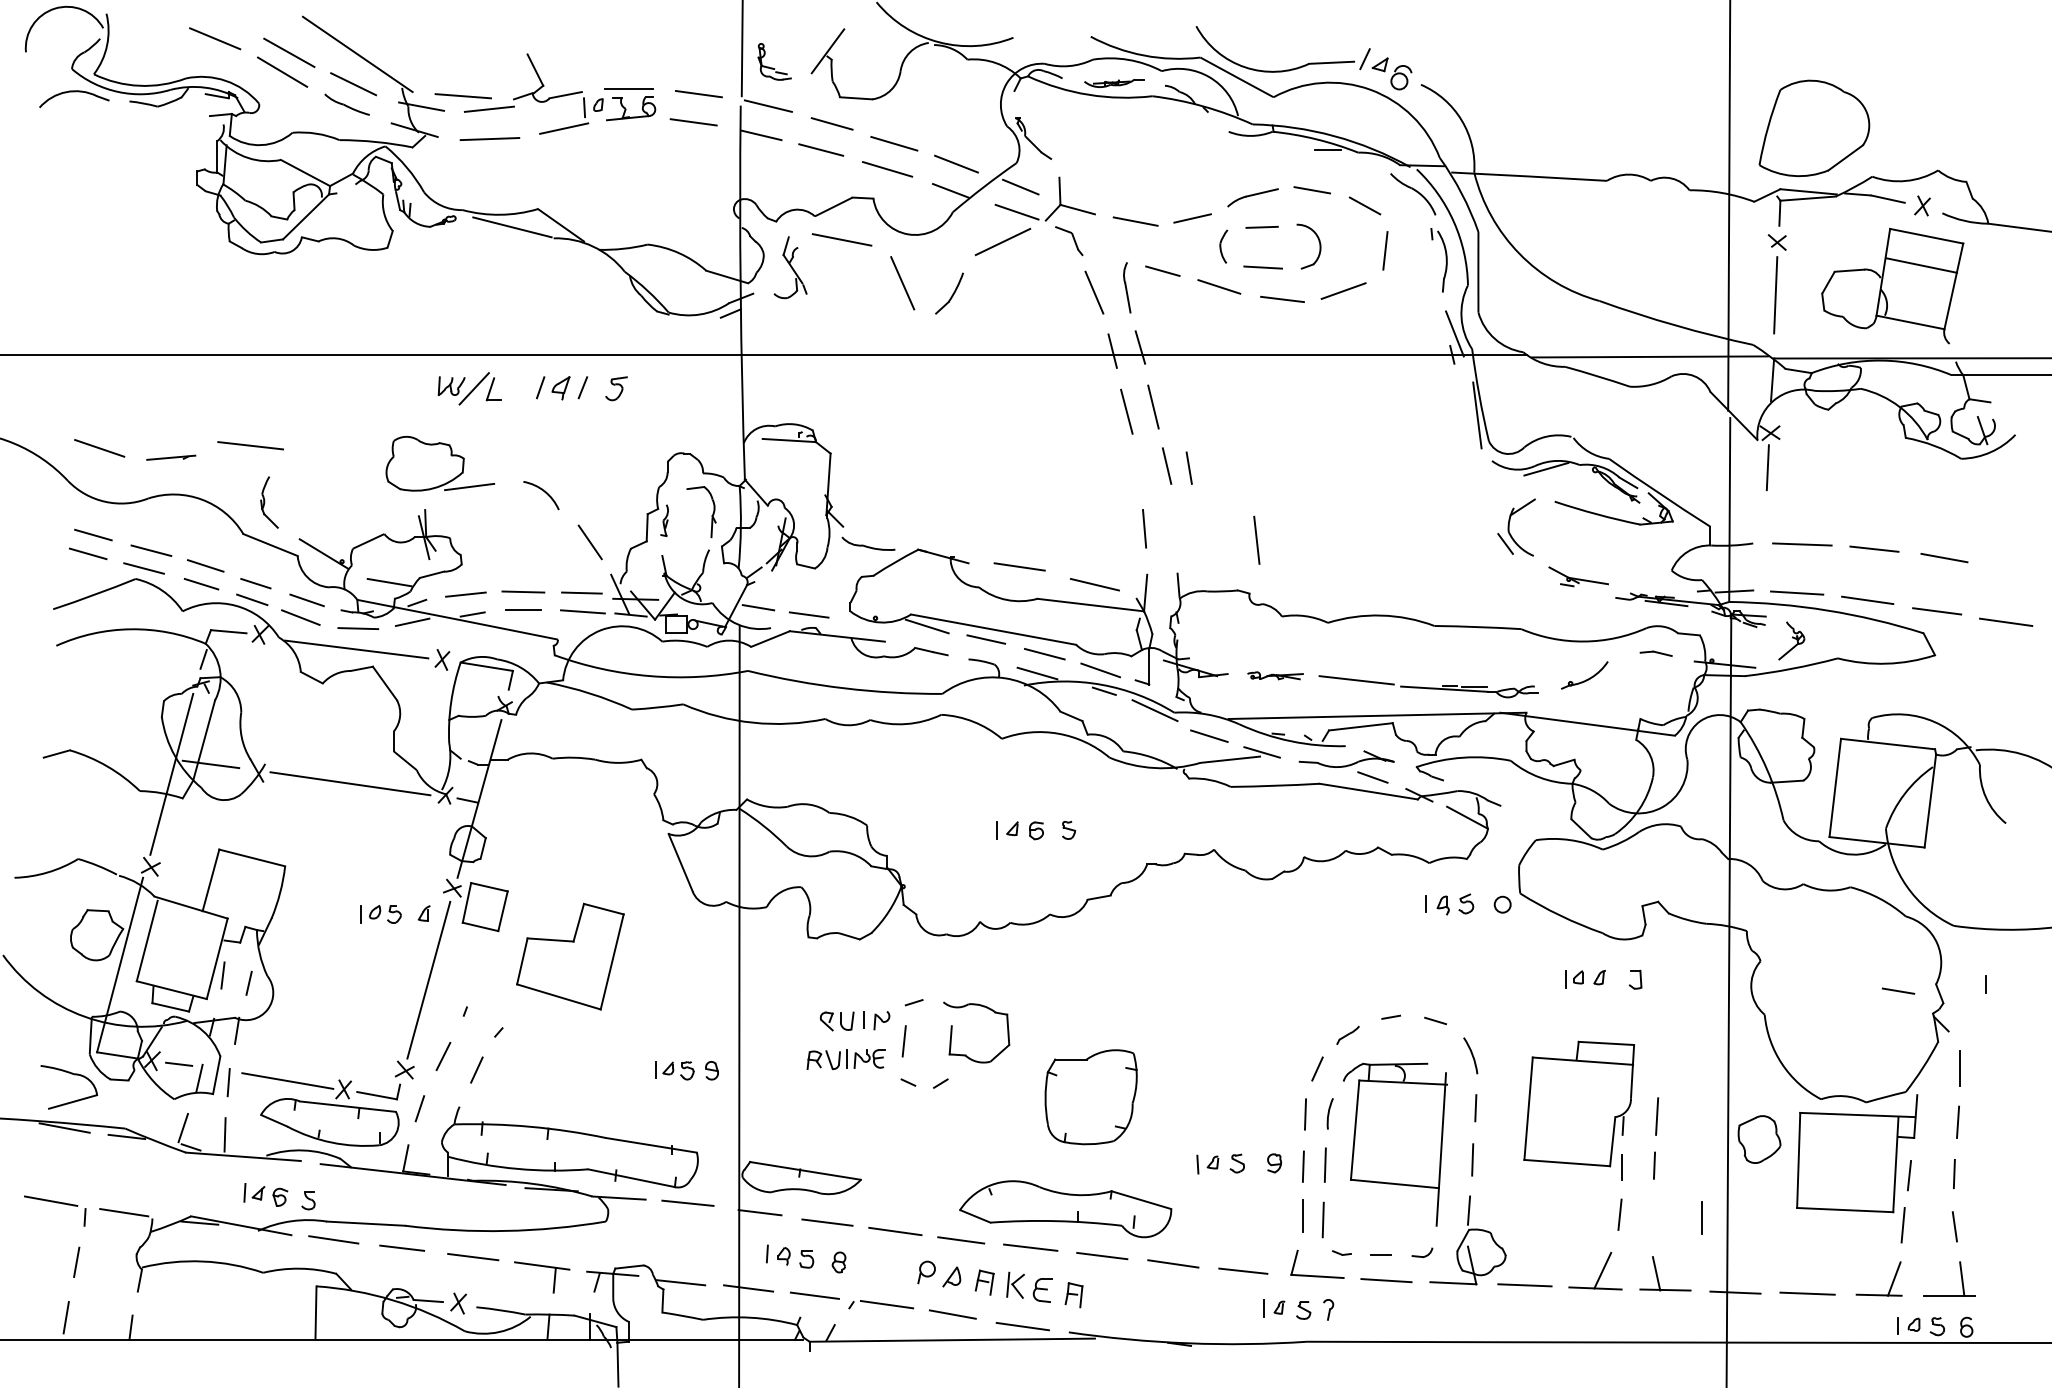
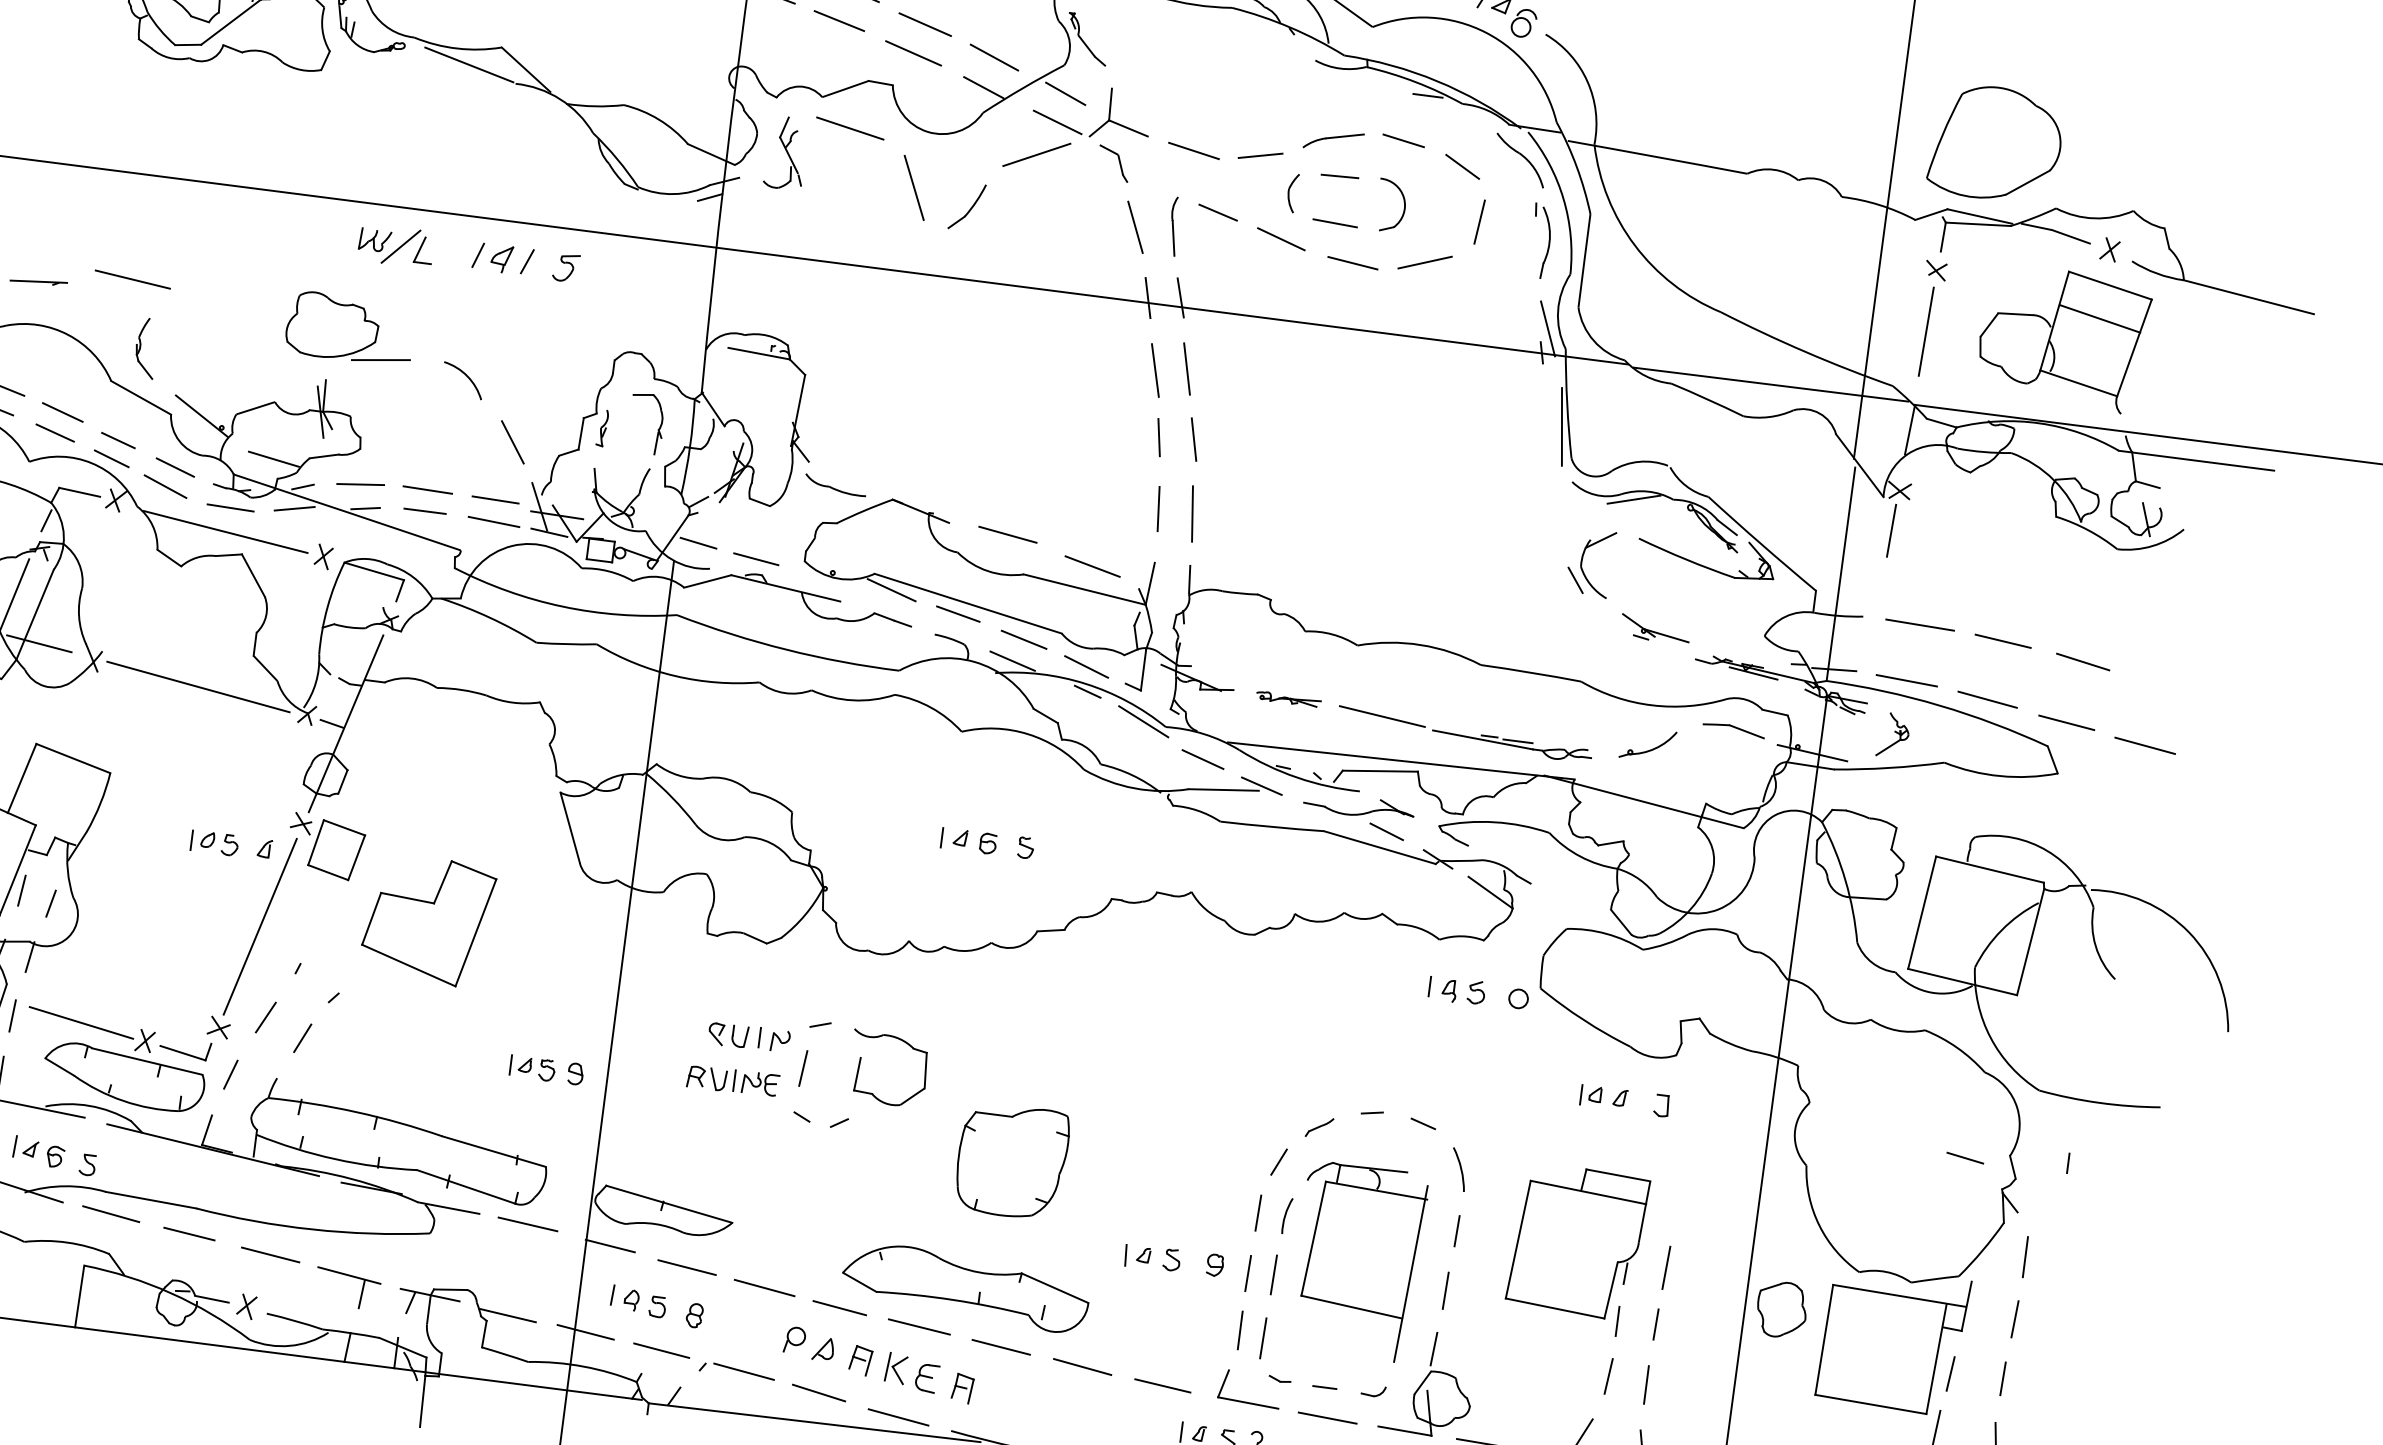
line: (1188, 467) -> (1158, 436), moved
line: (1256, 539) -> (1192, 512), moved
part: (1655, 653) -> (1733, 729), size x1.67
line: (1701, 1217) -> (1646, 1384), moved

